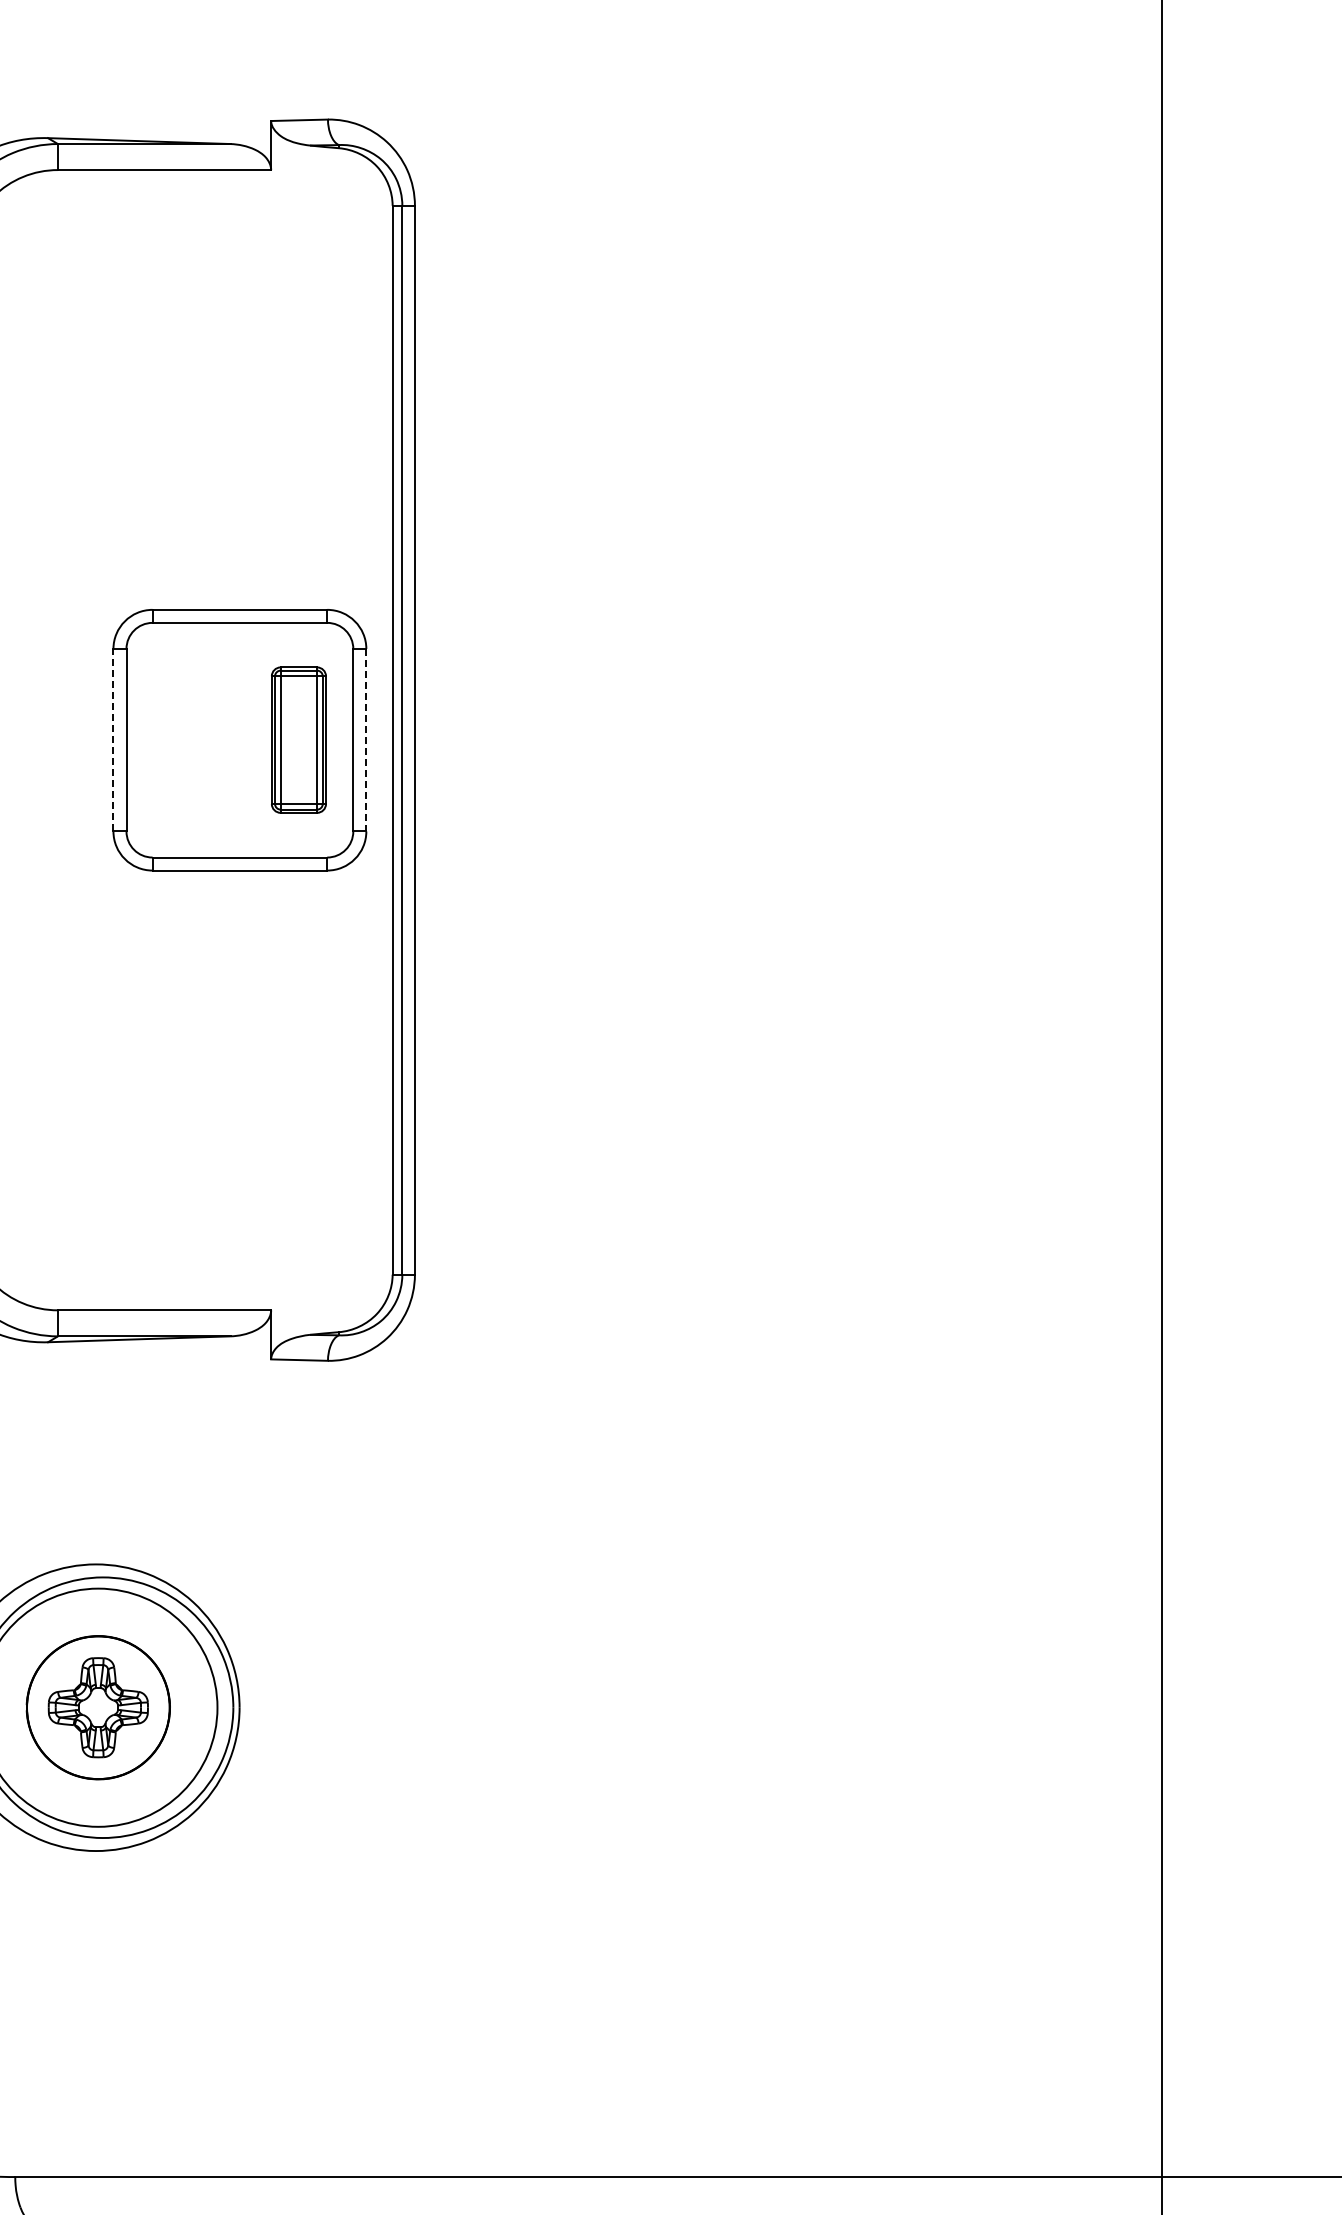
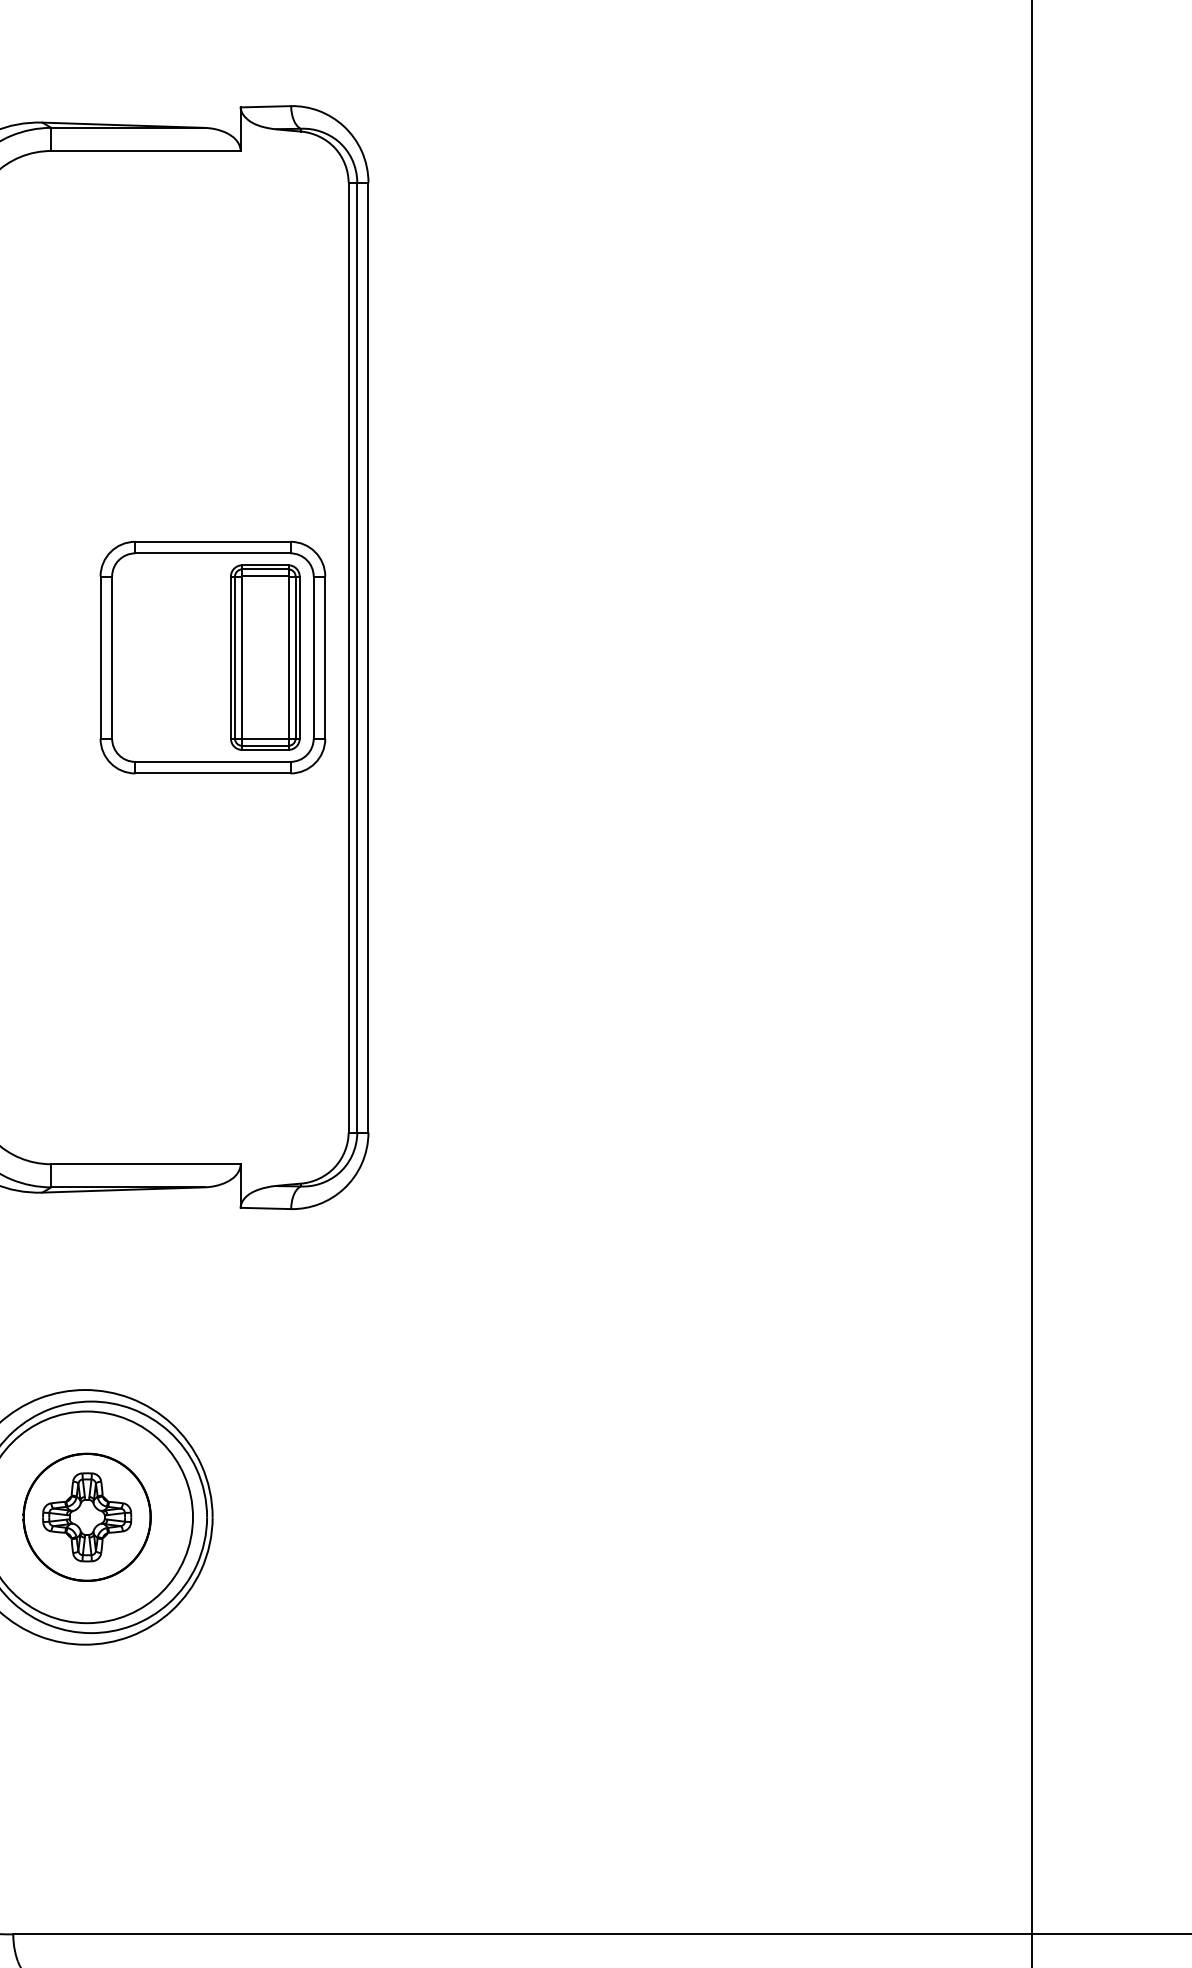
line: (113, 739) -> (100, 656), dashed -> solid
part: (298, 739) -> (264, 656), size x1.43
line: (366, 740) -> (325, 657), dashed -> solid

